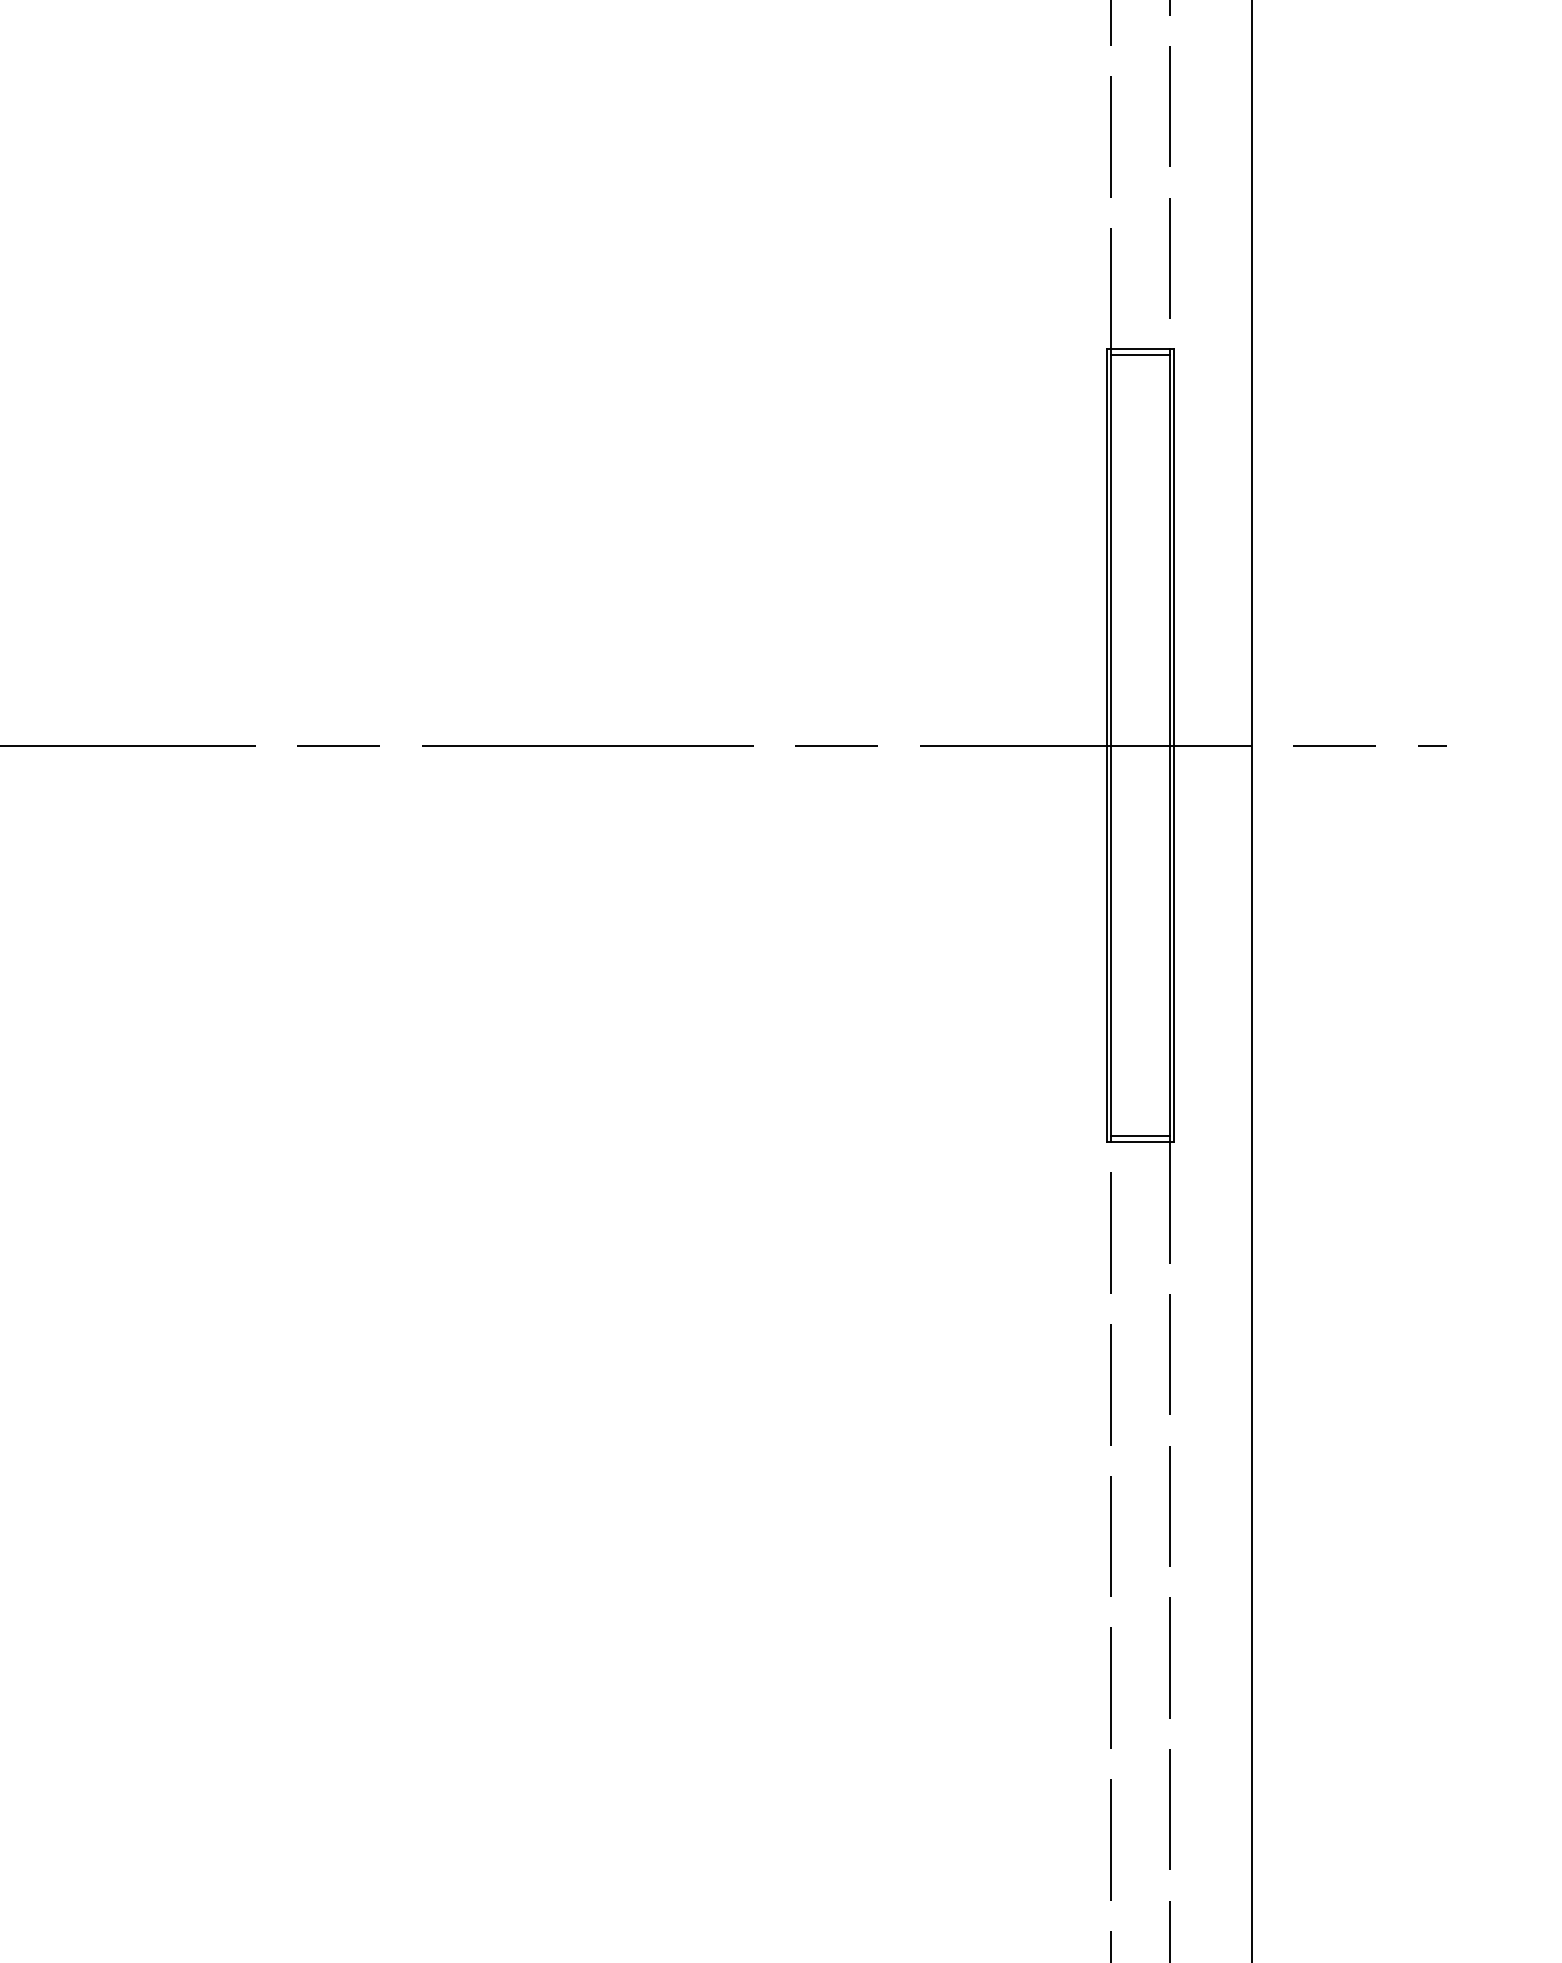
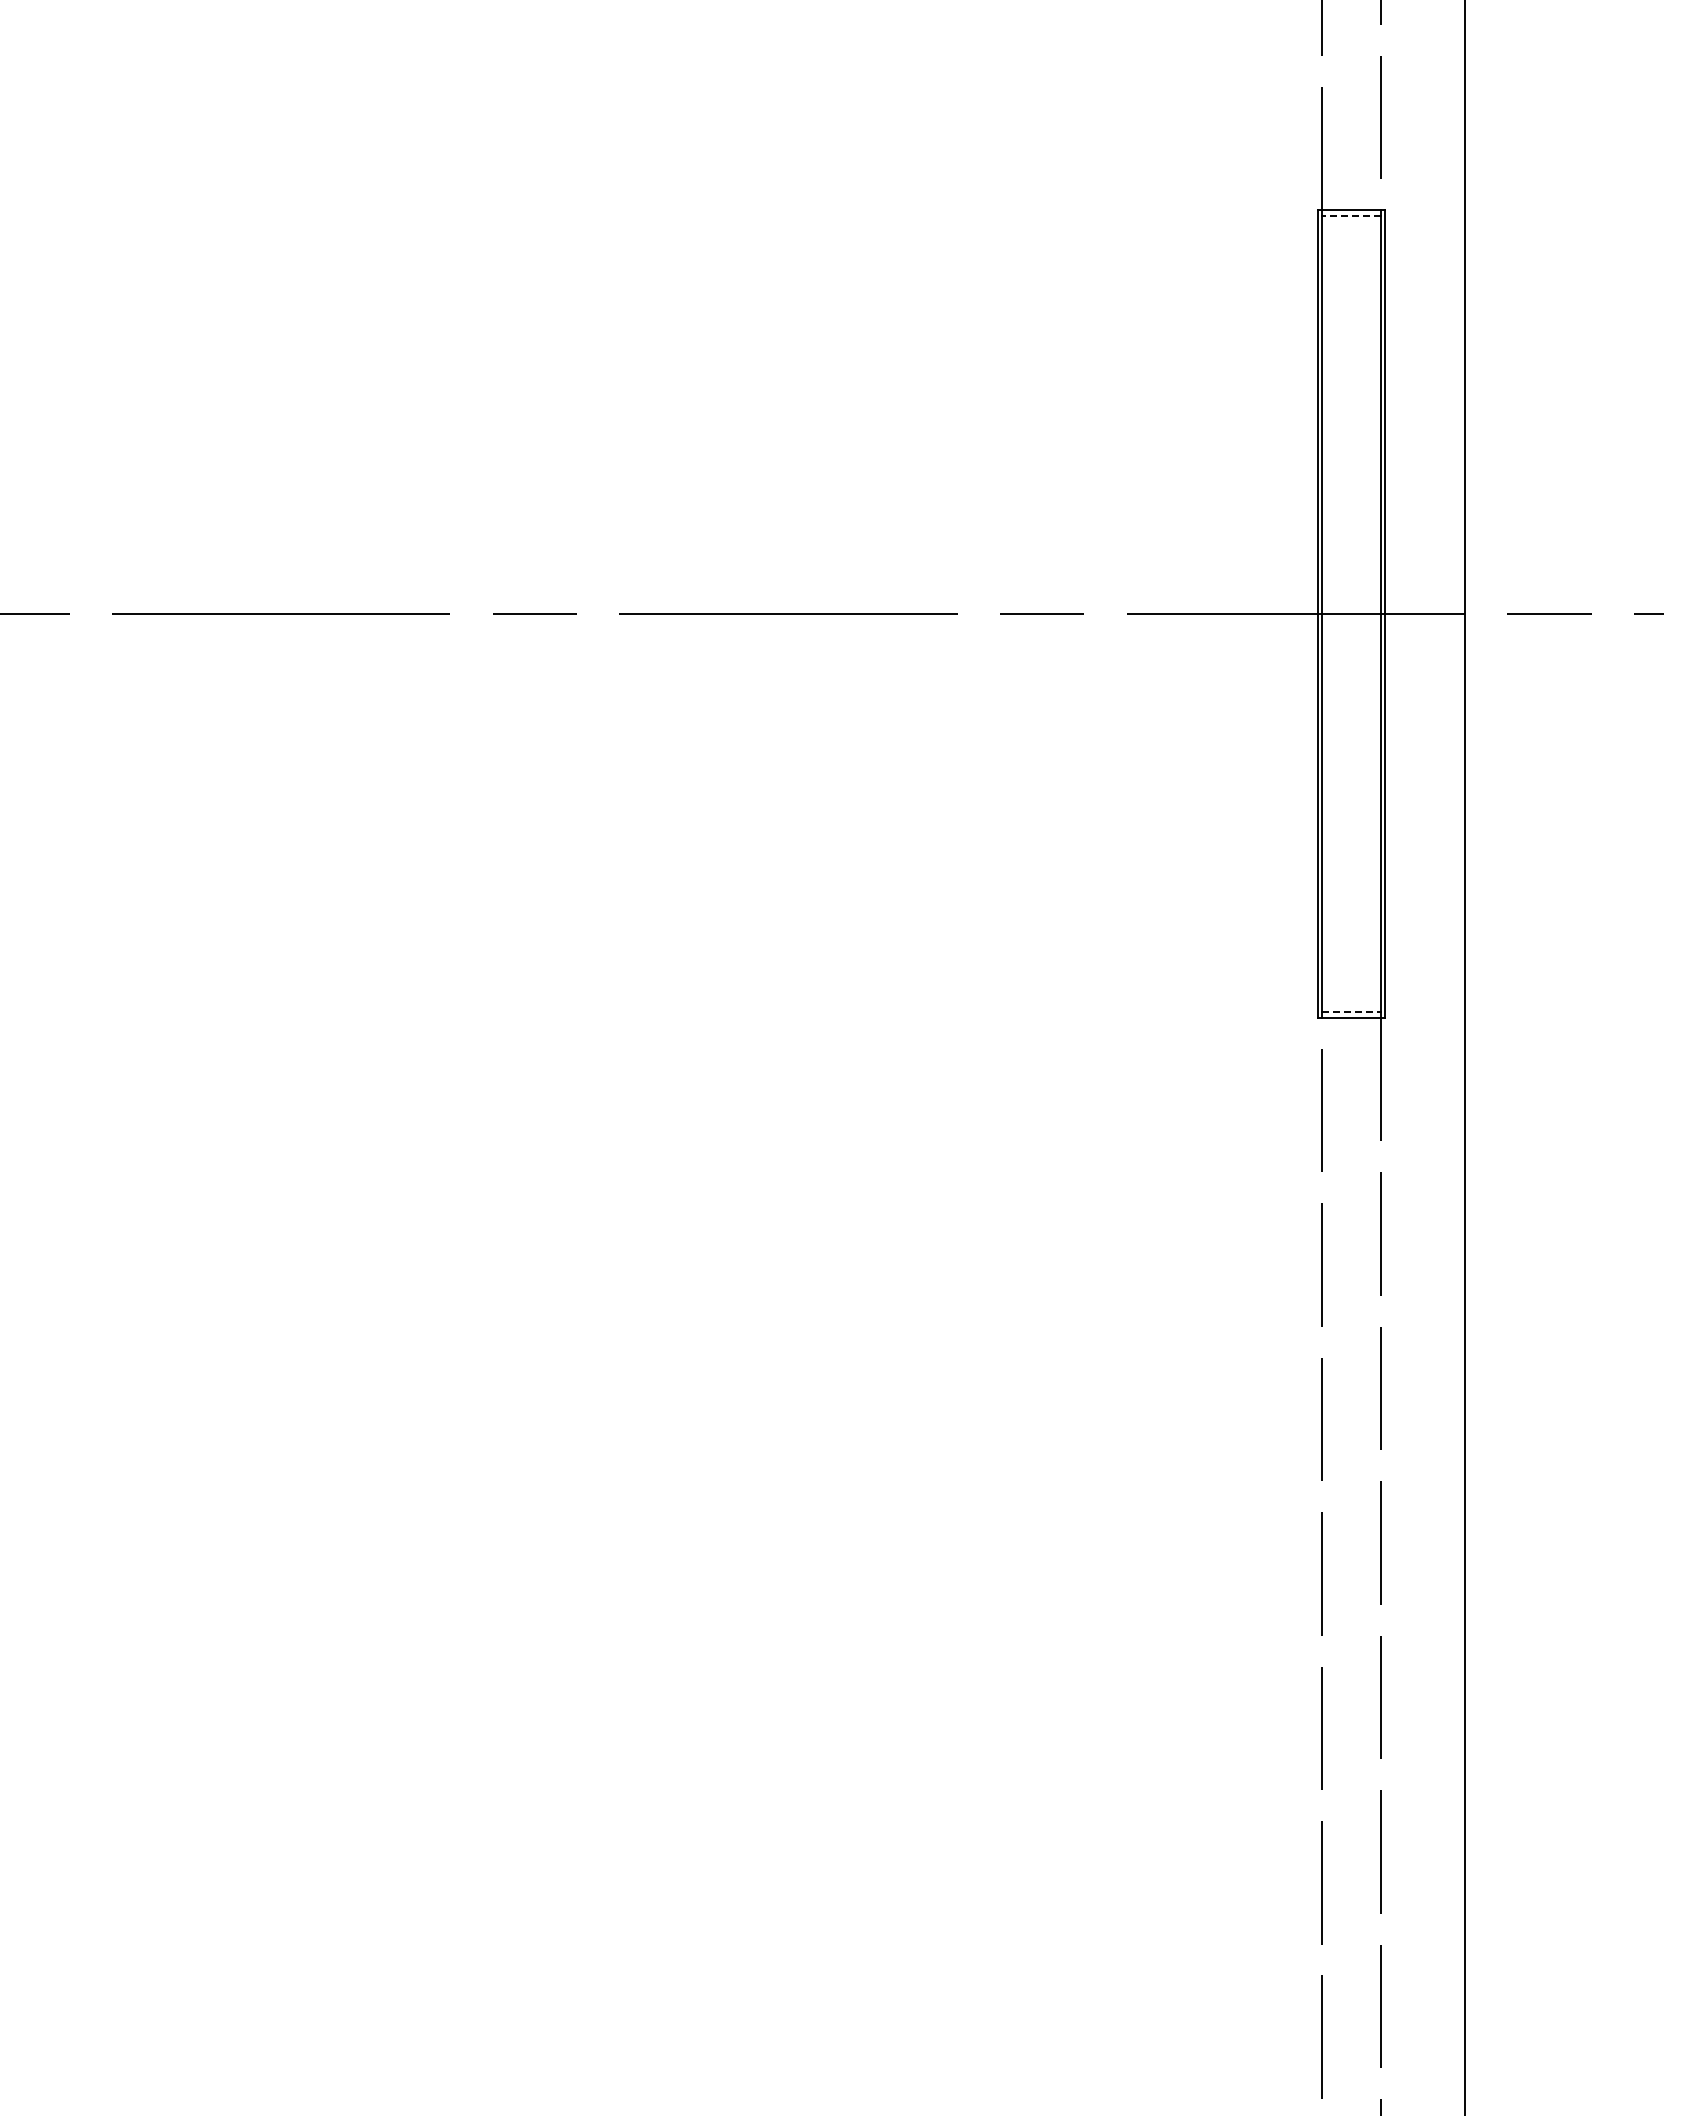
line: (1140, 355) -> (1351, 216), solid -> dashed
line: (1140, 1136) -> (1351, 1011), solid -> dashed

